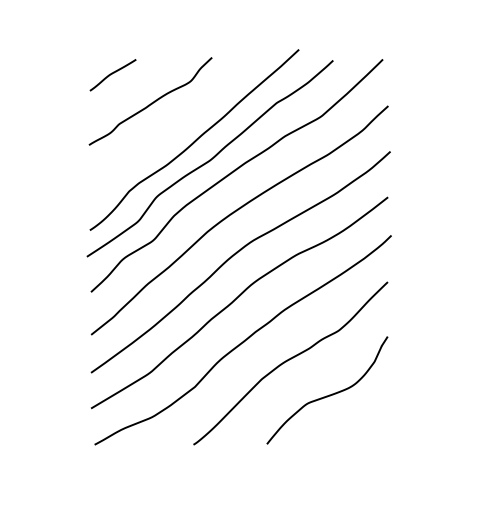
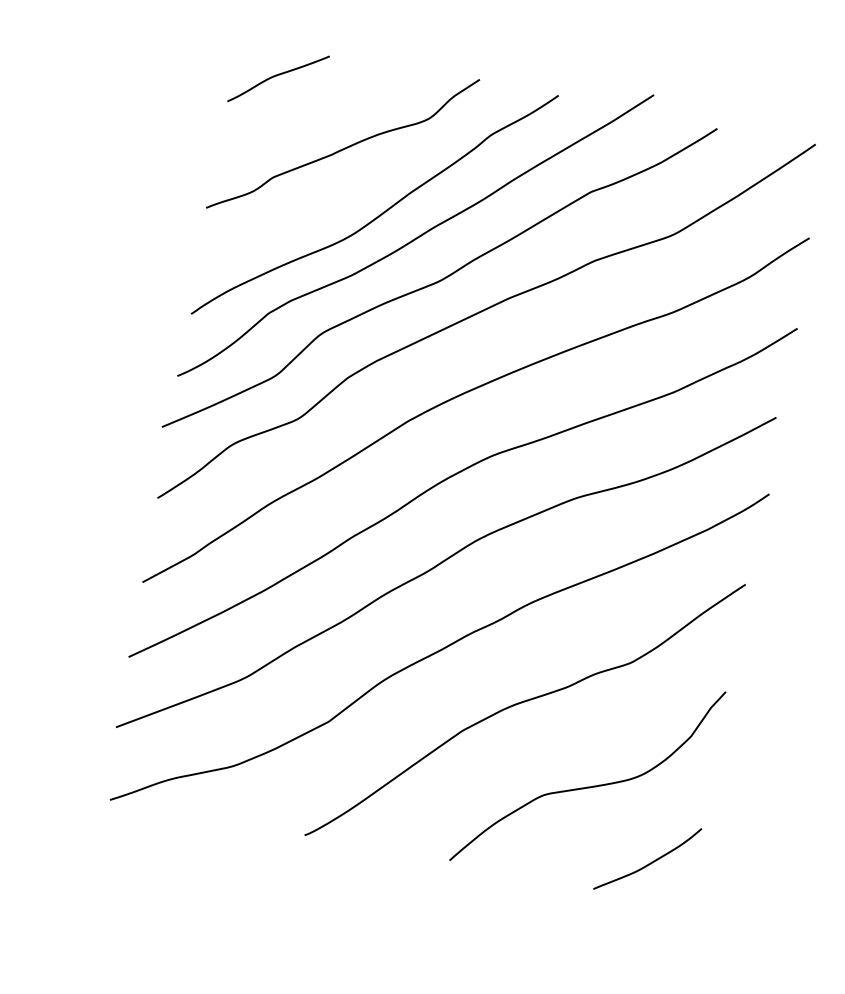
curve: (175, 131) -> (381, 212), added
curve: (364, 427) -> (647, 862), added

